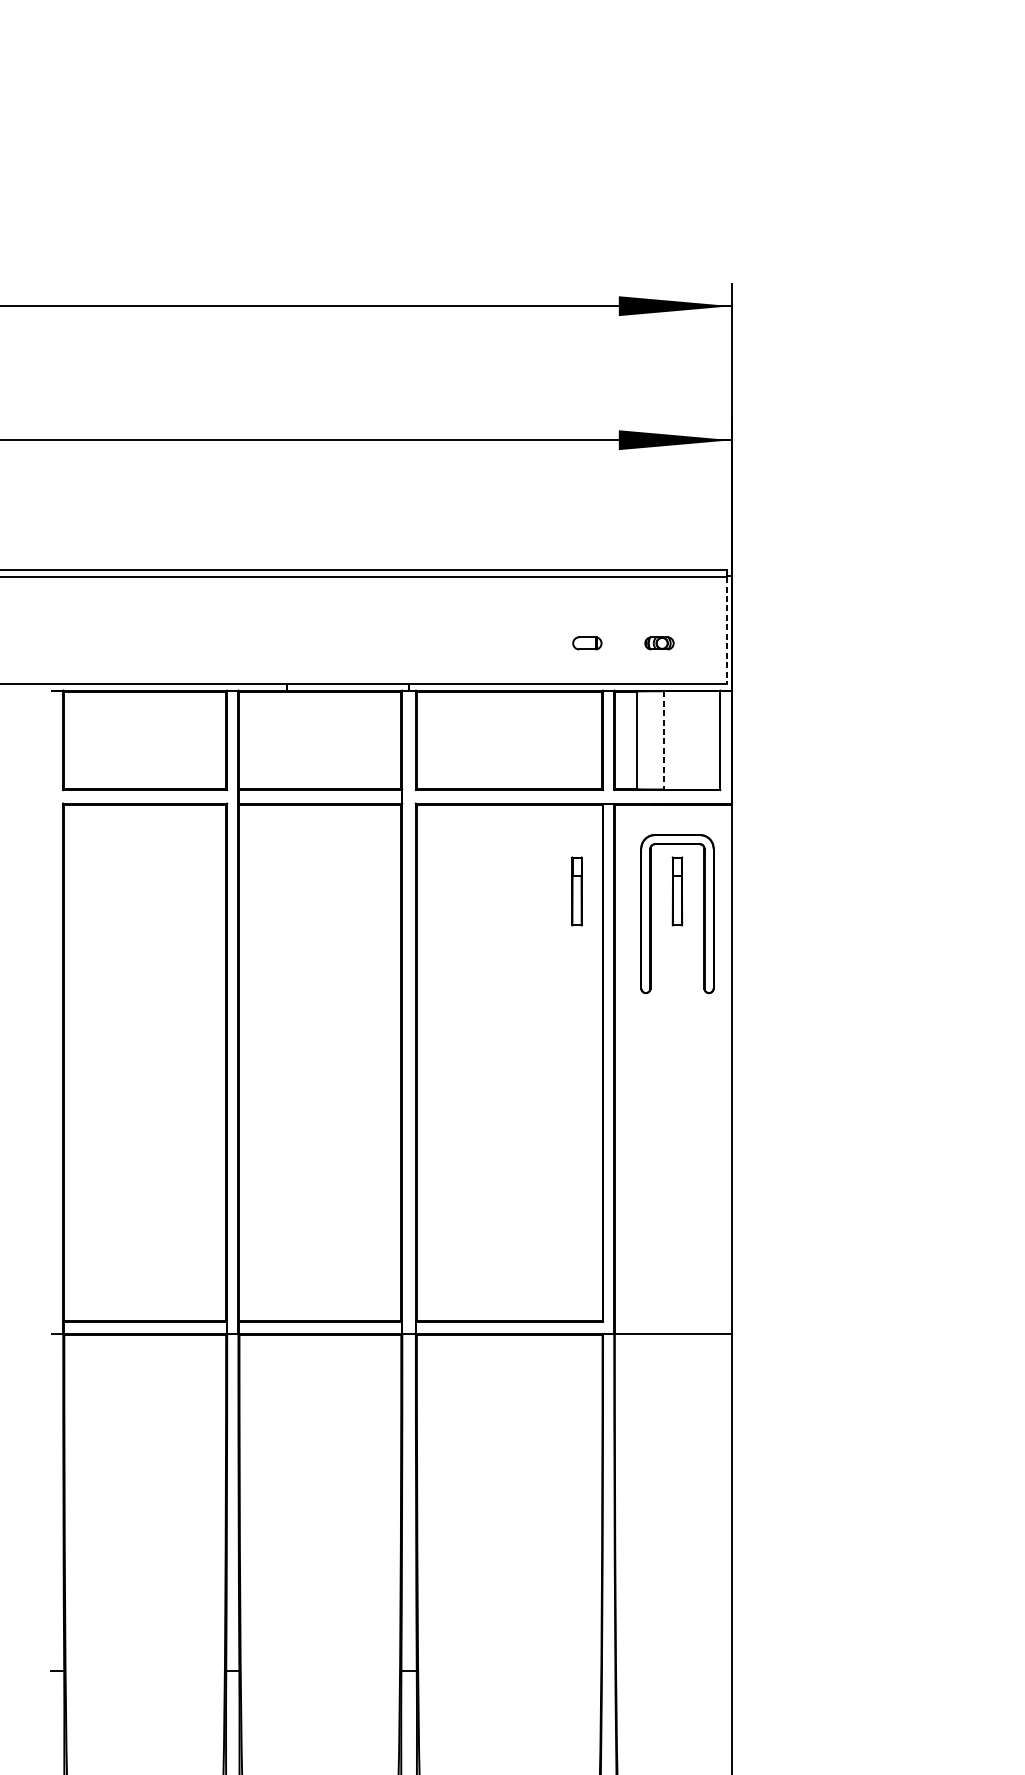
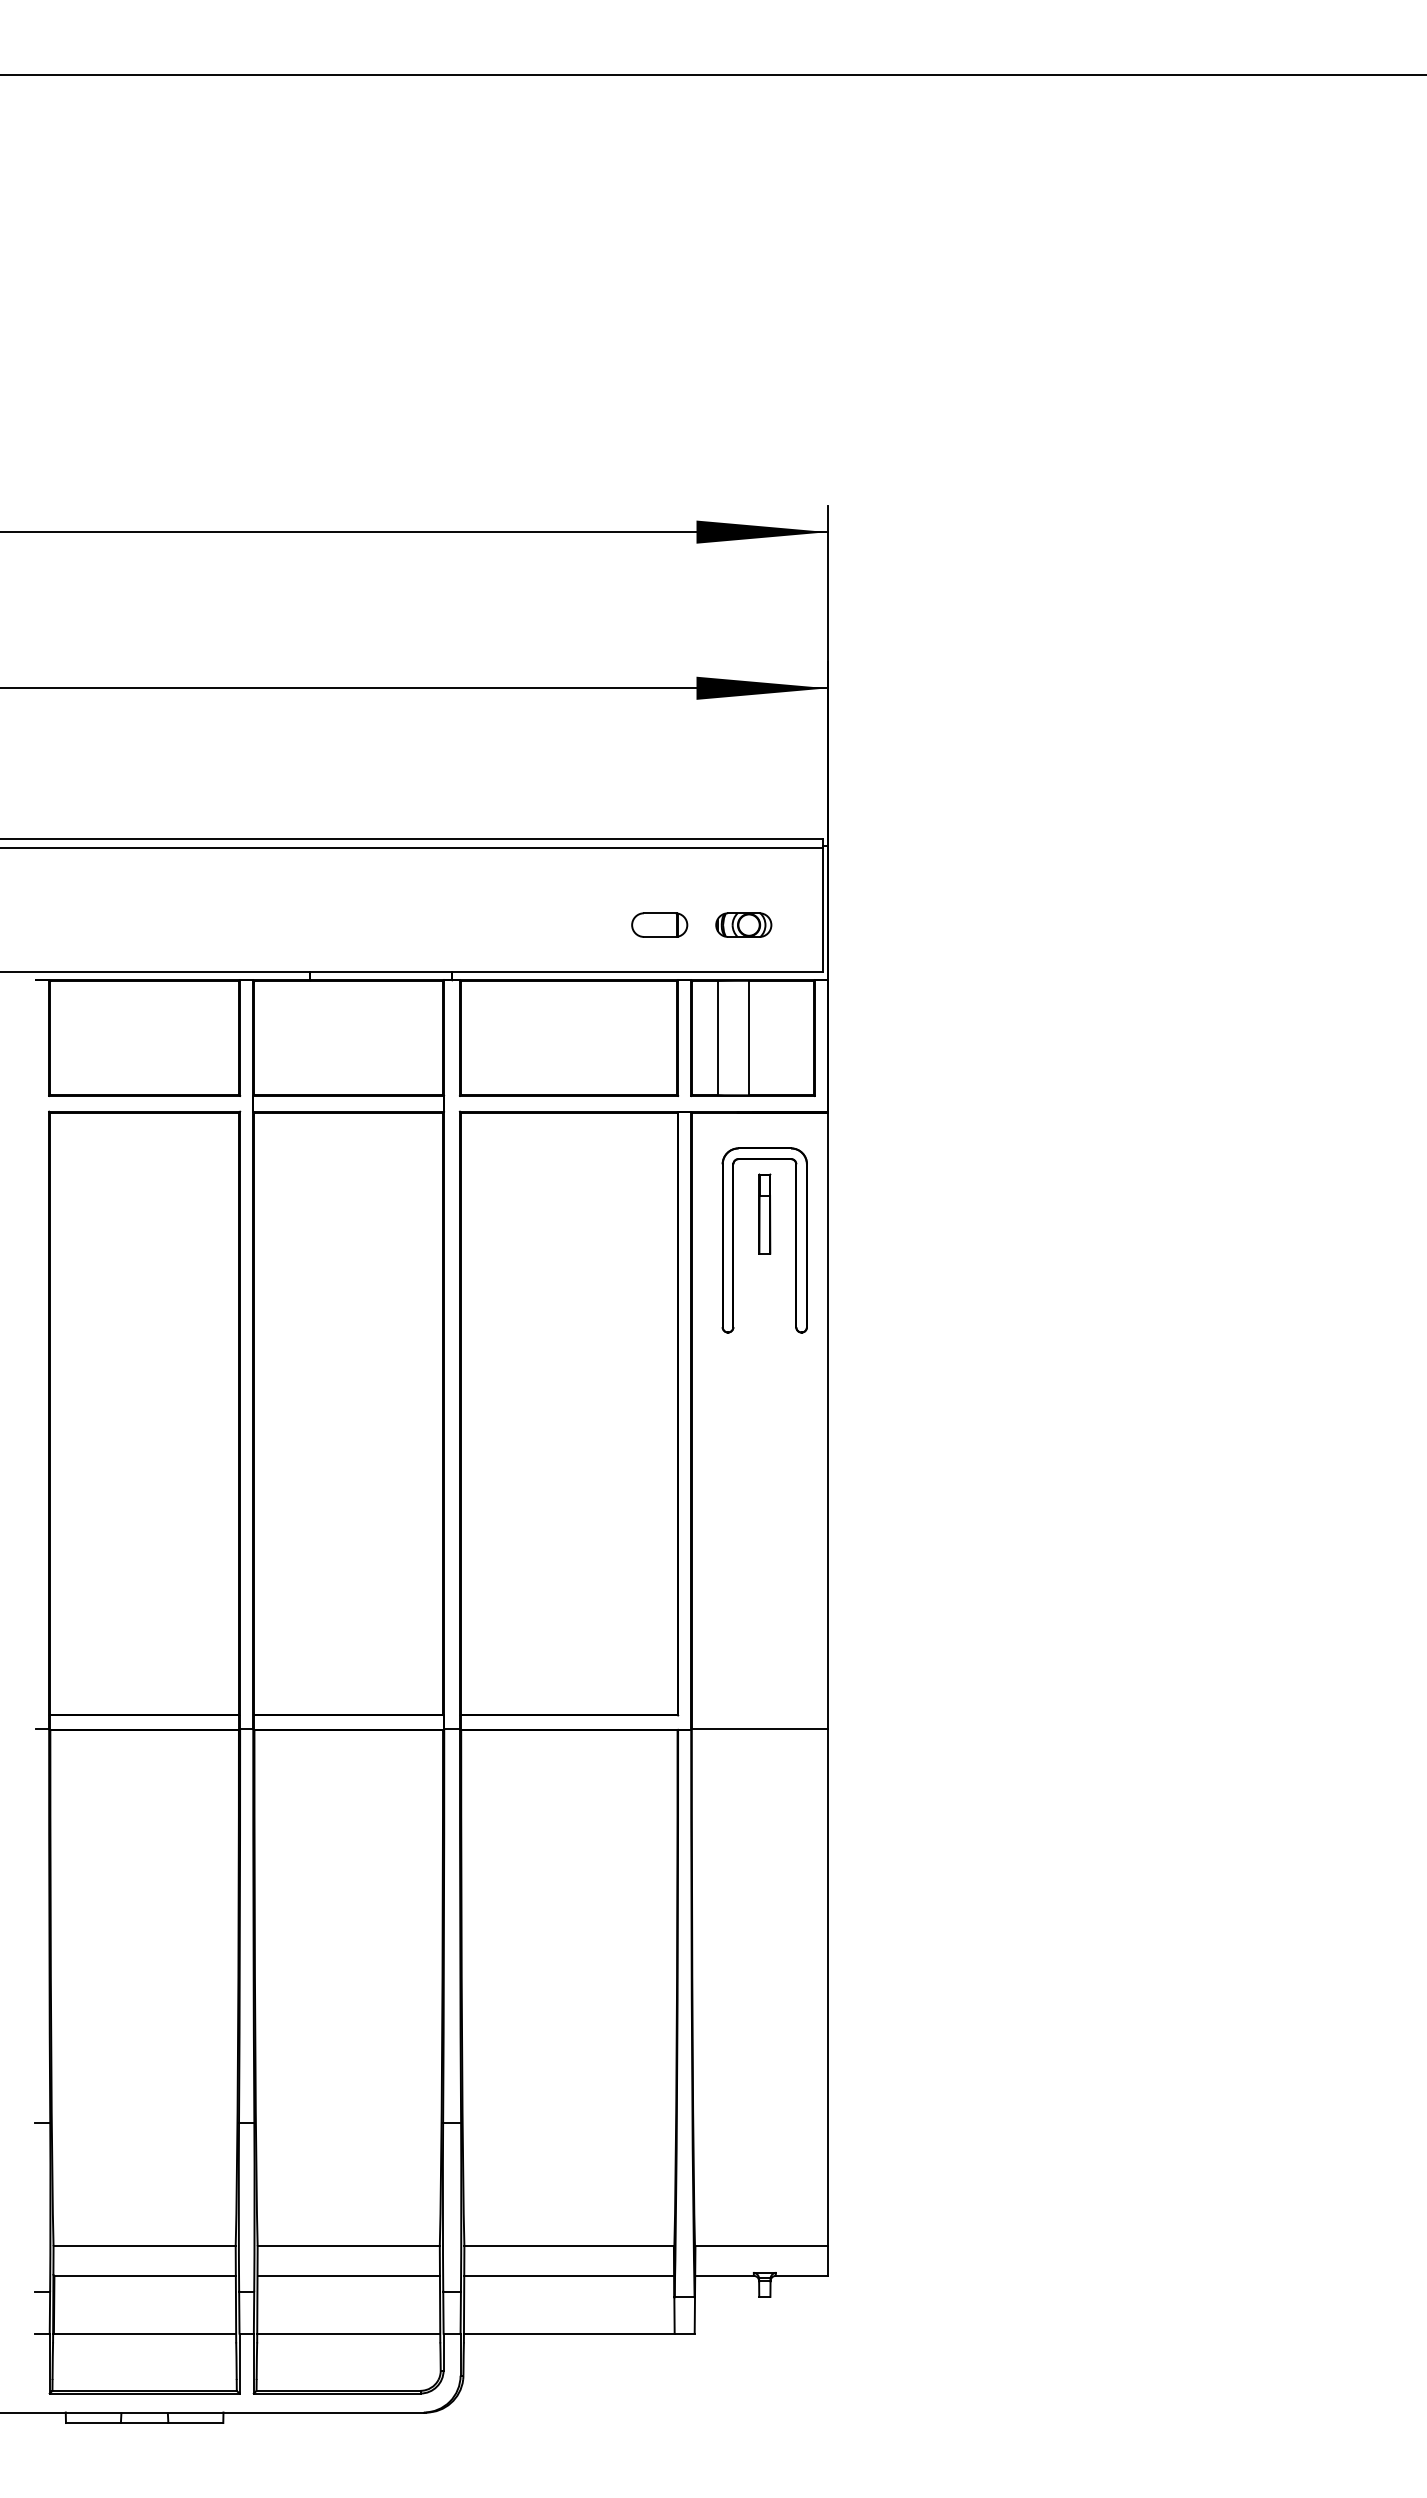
line: (726, 630) -> (822, 910), dashed -> solid
part: (587, 642) -> (659, 924), size x1.67
part: (659, 642) -> (743, 924), size x1.67
line: (664, 740) -> (749, 1038), dashed -> solid
part: (576, 890) -> (647, 1213), removed

